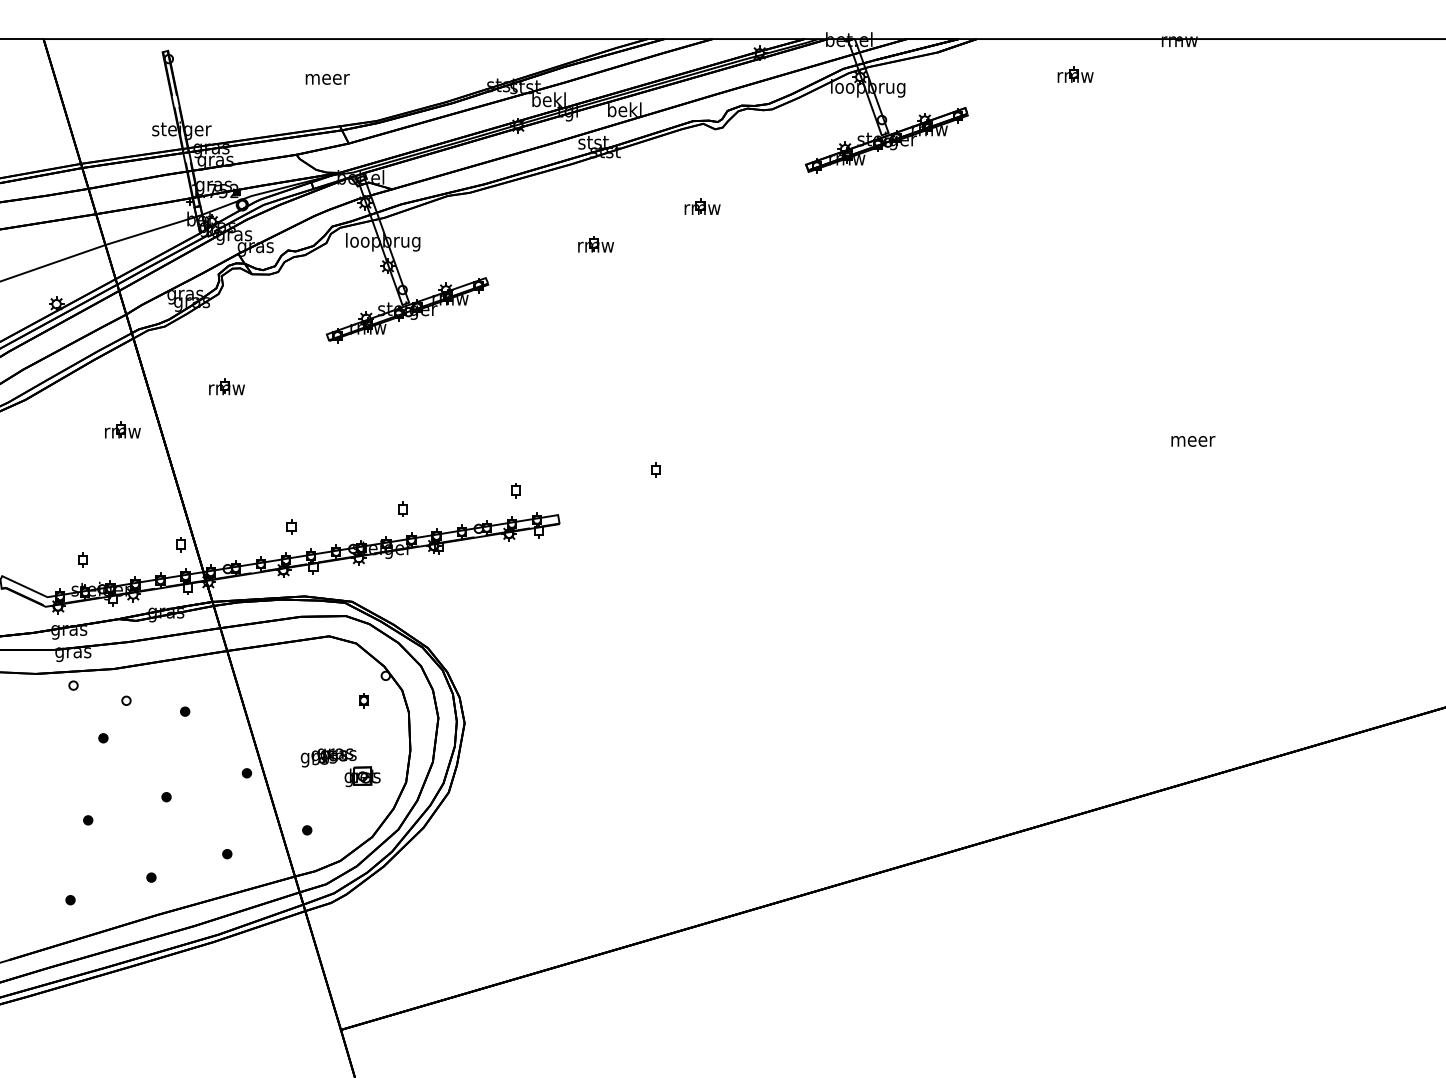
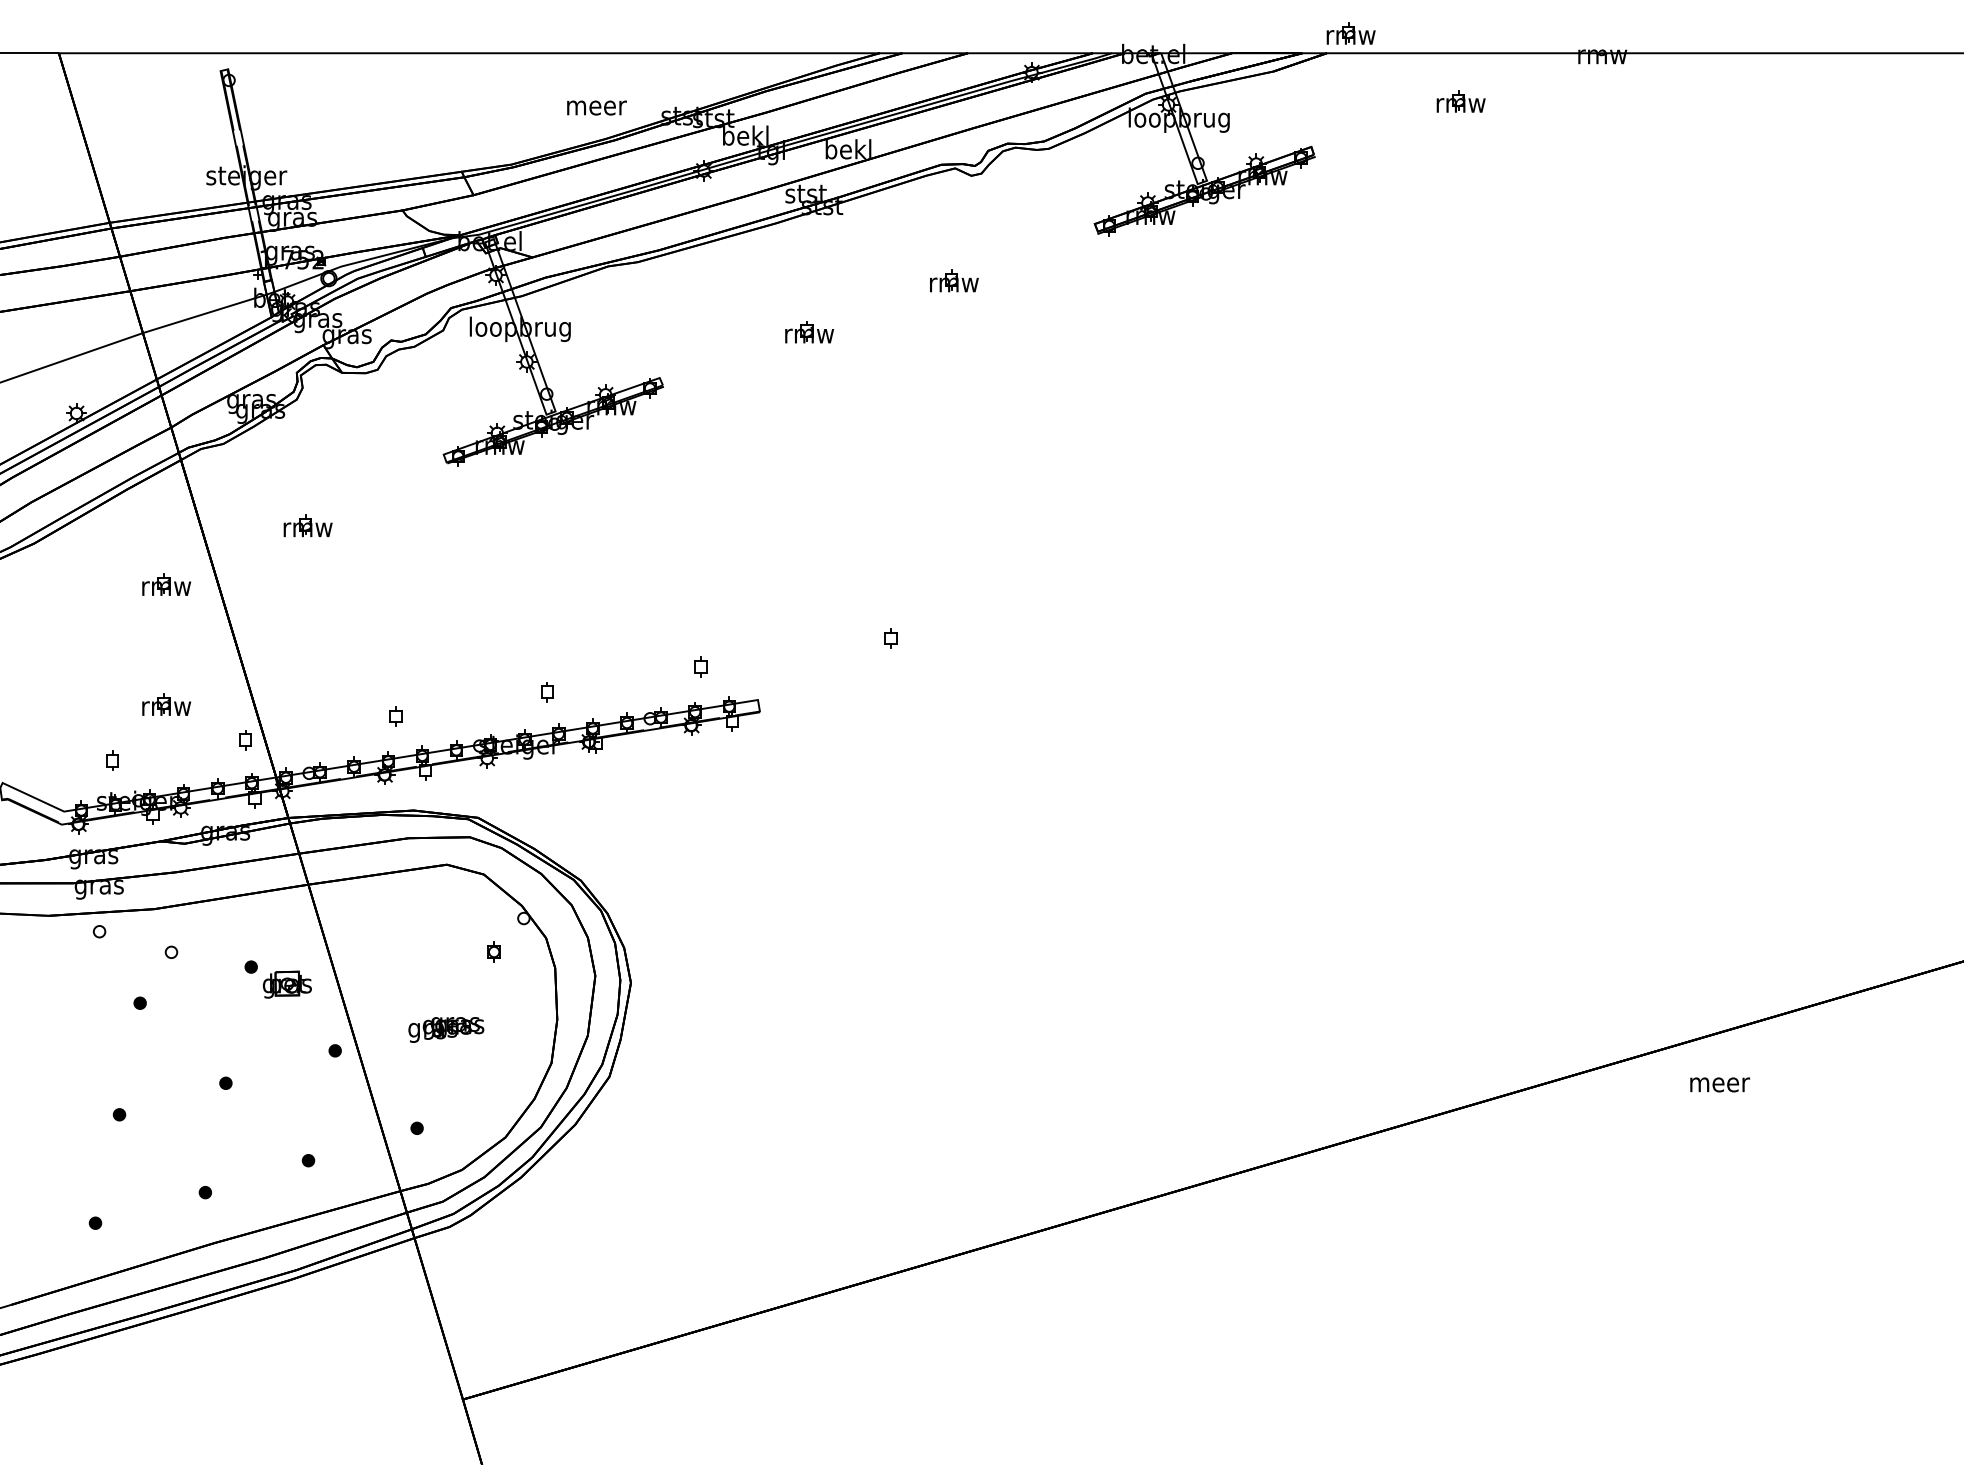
part: (994, 24) -> (1350, 33), added
text: (327, 79) -> (596, 107), moved
text: (1192, 441) -> (1719, 1084), moved
part: (122, 518) -> (166, 704), added
part: (362, 776) -> (287, 984), moved

